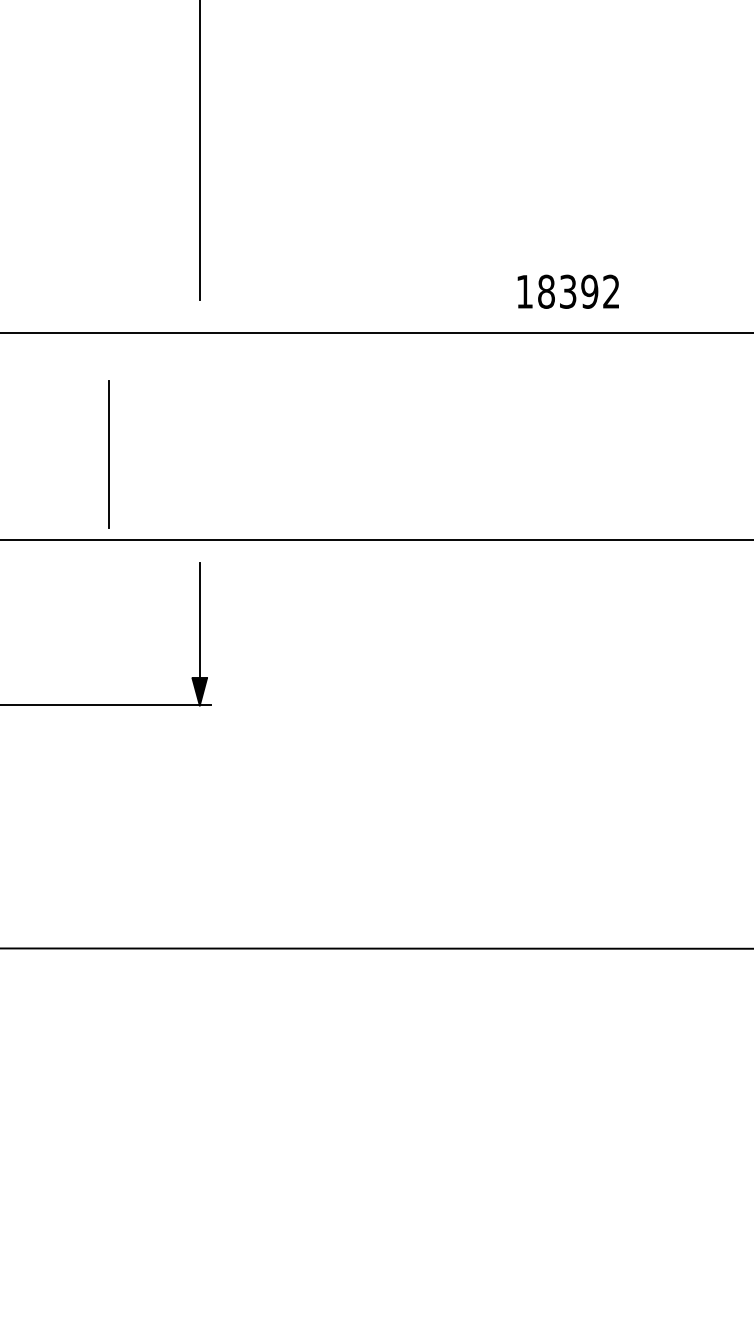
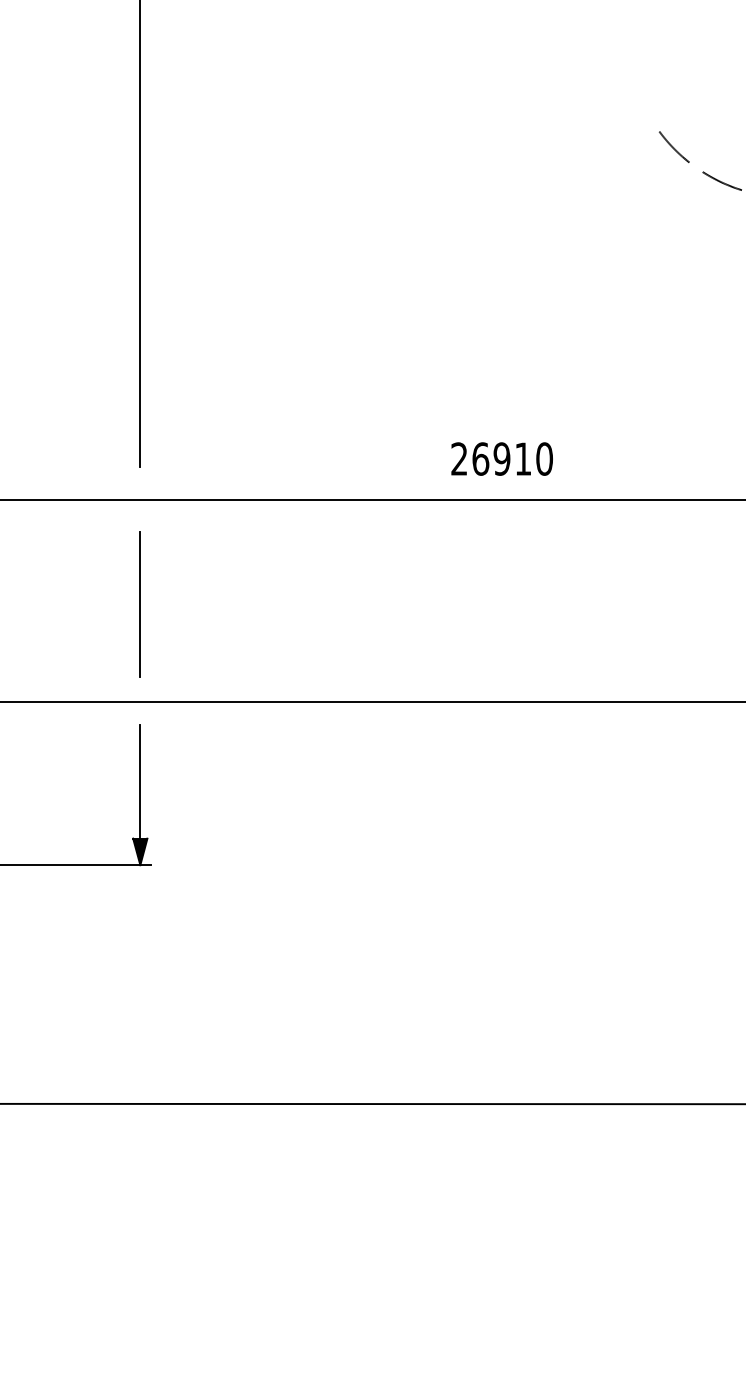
text: (567, 291) -> (501, 458), 18392 -> 26910
line: (108, 454) -> (139, 604), moved

